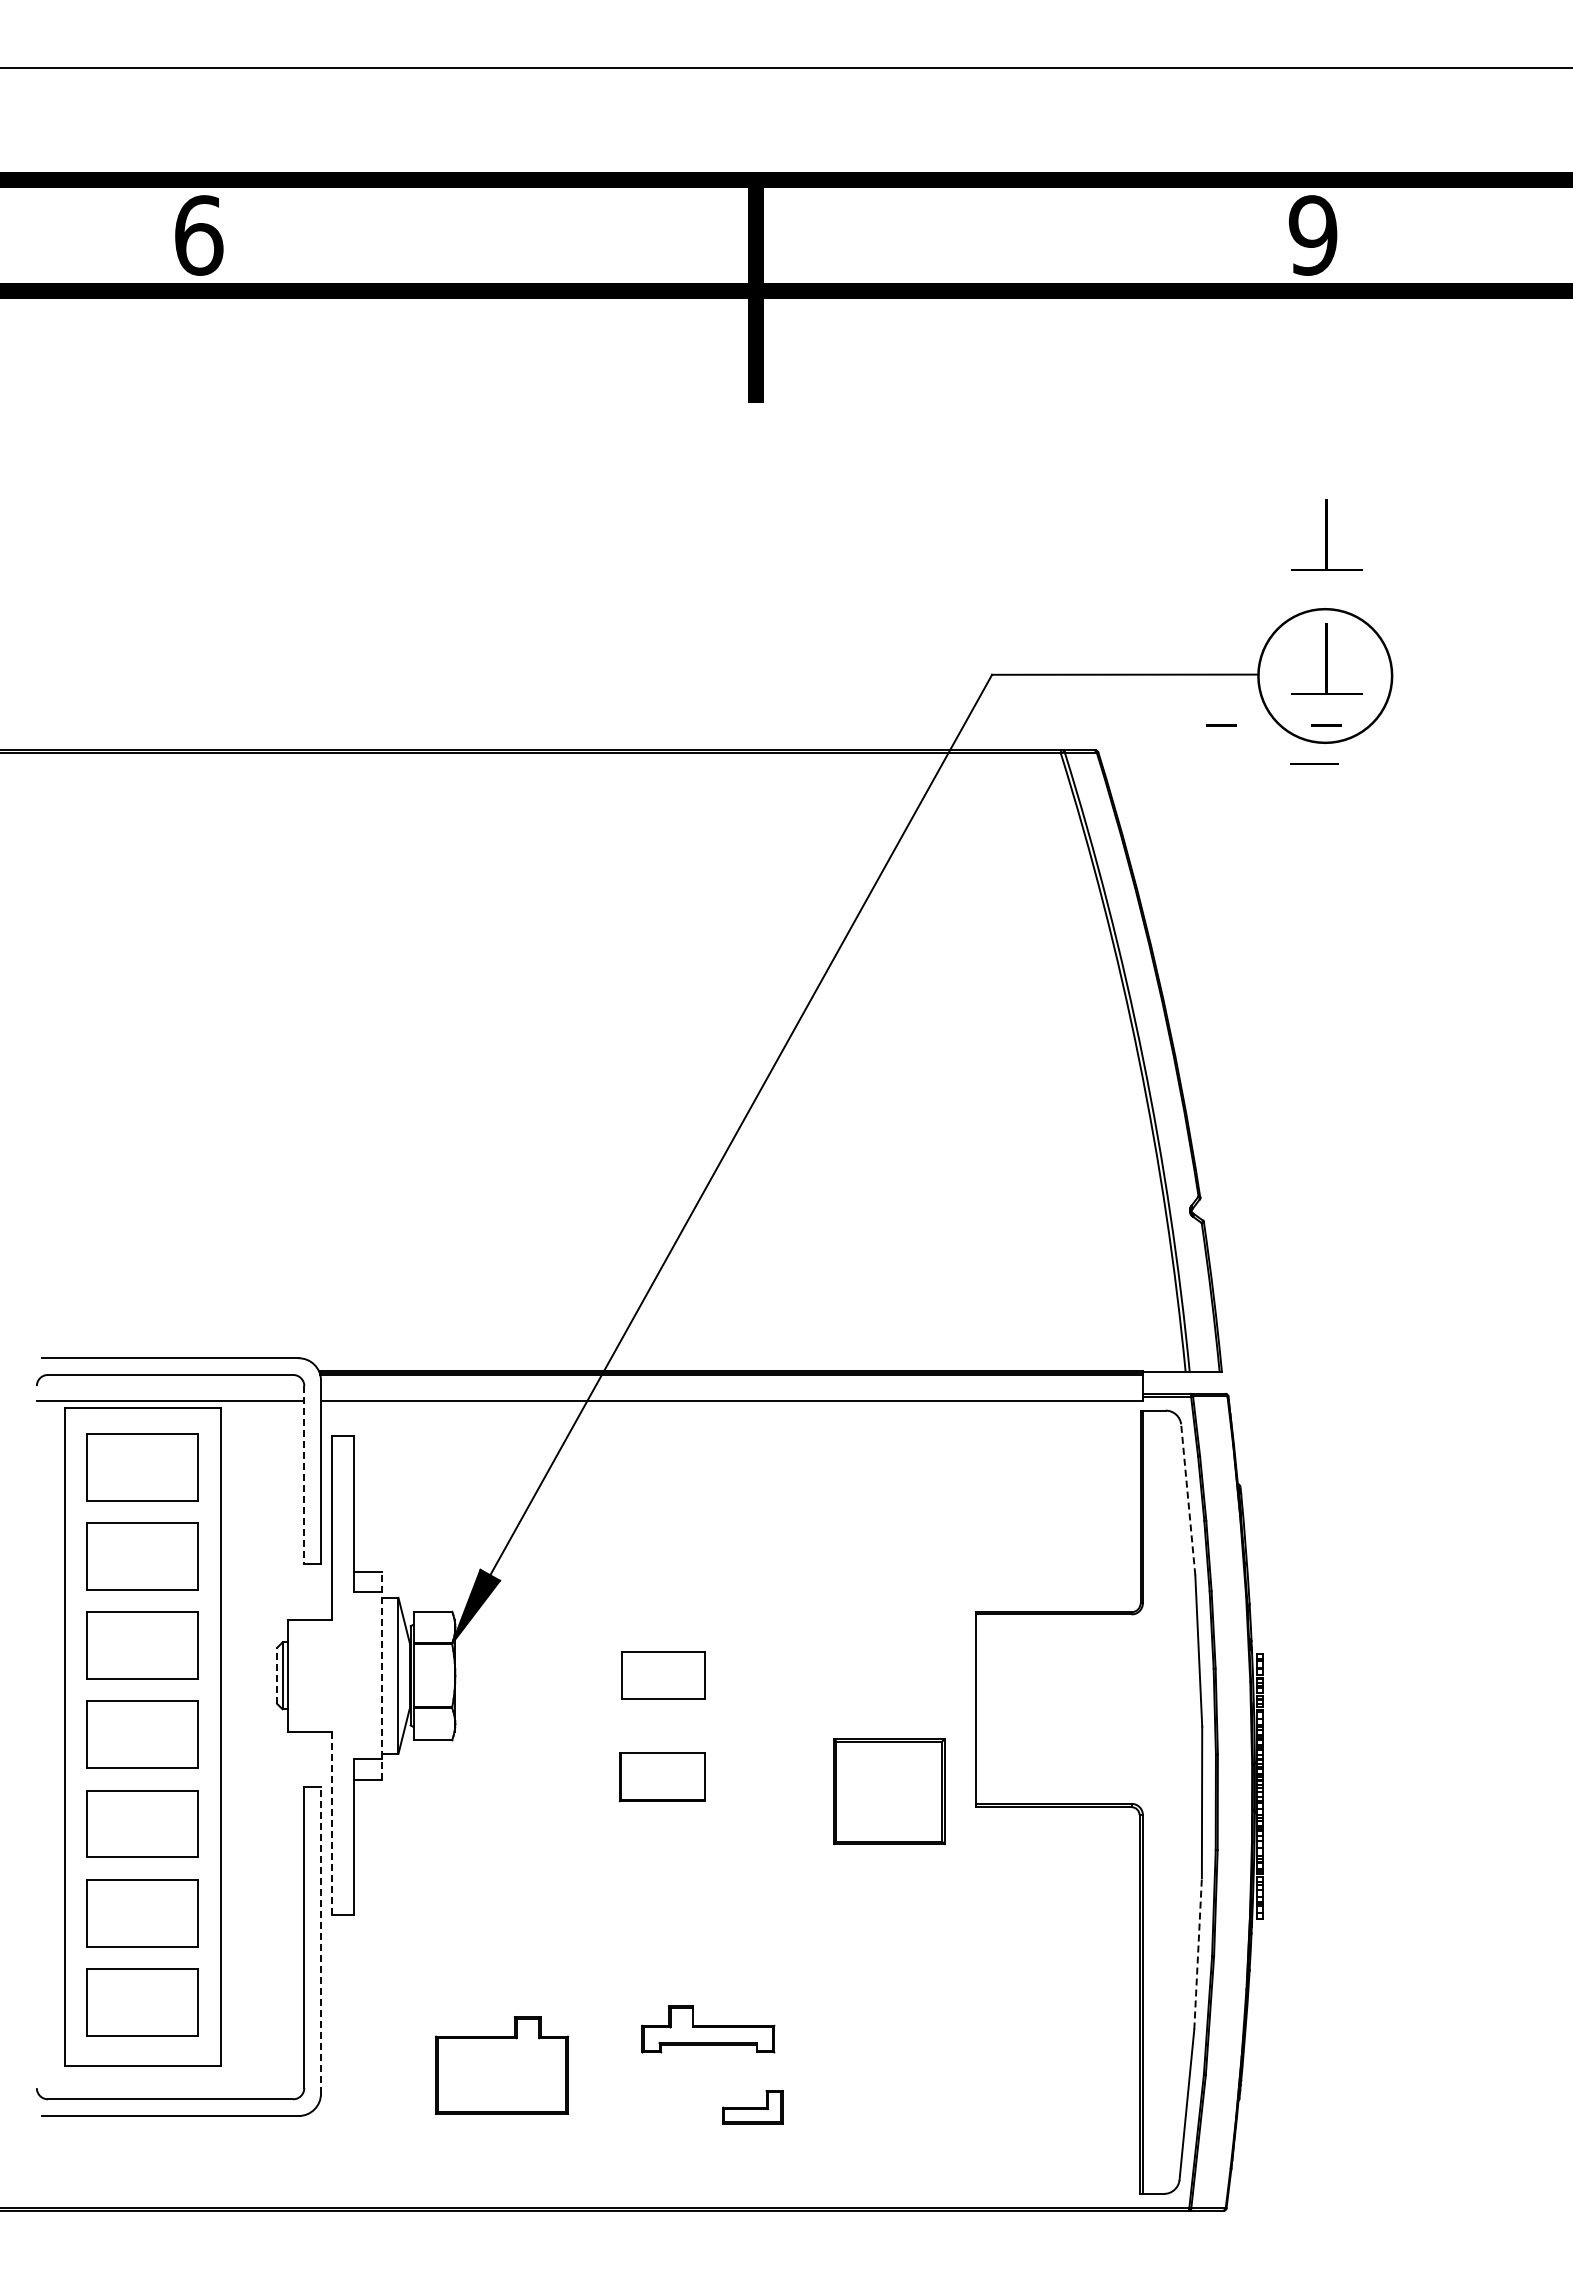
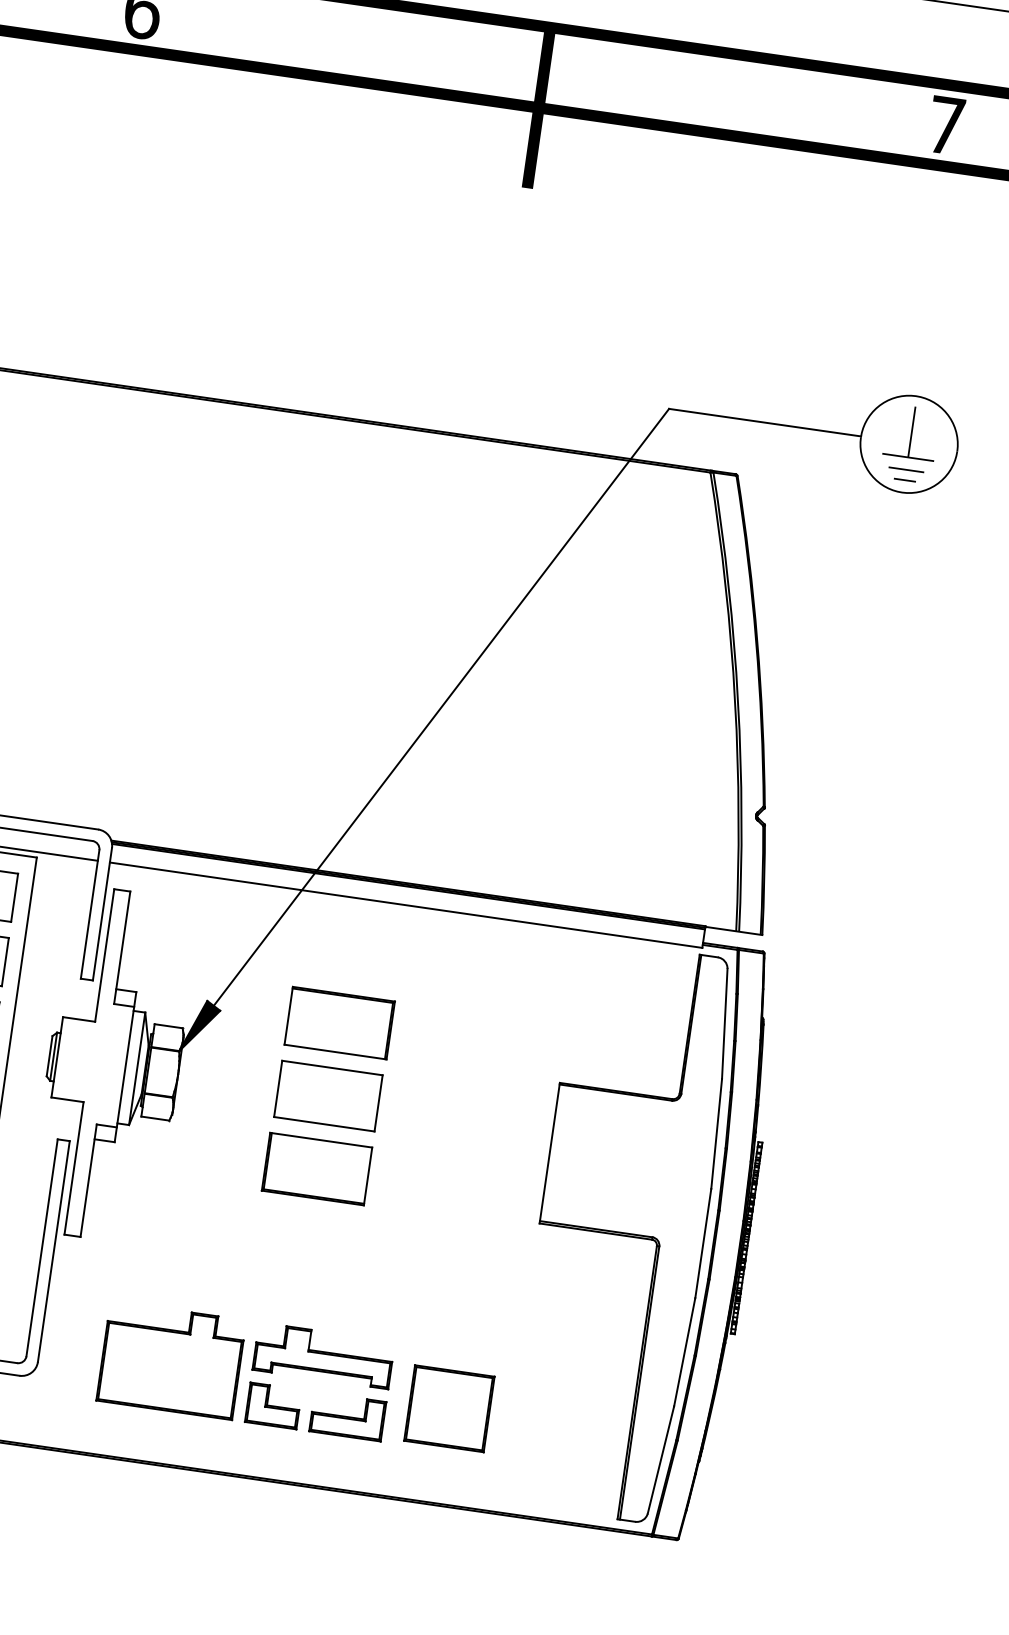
text: (1312, 235) -> (945, 125), 9 -> 7
part: (1326, 534) -> (924, 342), removed
line: (1221, 725) -> (829, 469), removed
line: (1314, 763) -> (906, 469), moved
line: (304, 1475) -> (90, 914), dashed -> solid
line: (1188, 1499) -> (724, 1023), dashed -> solid
part: (664, 1573) -> (339, 1022), added
line: (277, 1675) -> (50, 1056), dashed -> solid
line: (382, 1675) -> (125, 1066), dashed -> solid
part: (663, 1675) -> (328, 1096), size x1.67
part: (661, 1777) -> (316, 1169), size x1.67
part: (889, 1791) -> (449, 1408), moved
line: (332, 1823) -> (74, 1168), dashed -> solid
line: (321, 1940) -> (54, 1251), dashed -> solid
line: (1198, 1953) -> (685, 1352), dashed -> solid
part: (708, 2029) -> (323, 1355), size x1.43
part: (501, 2065) -> (170, 1360), size x1.43
part: (649, 2107) -> (273, 1406), added
part: (752, 2107) -> (347, 1416), size x1.67

